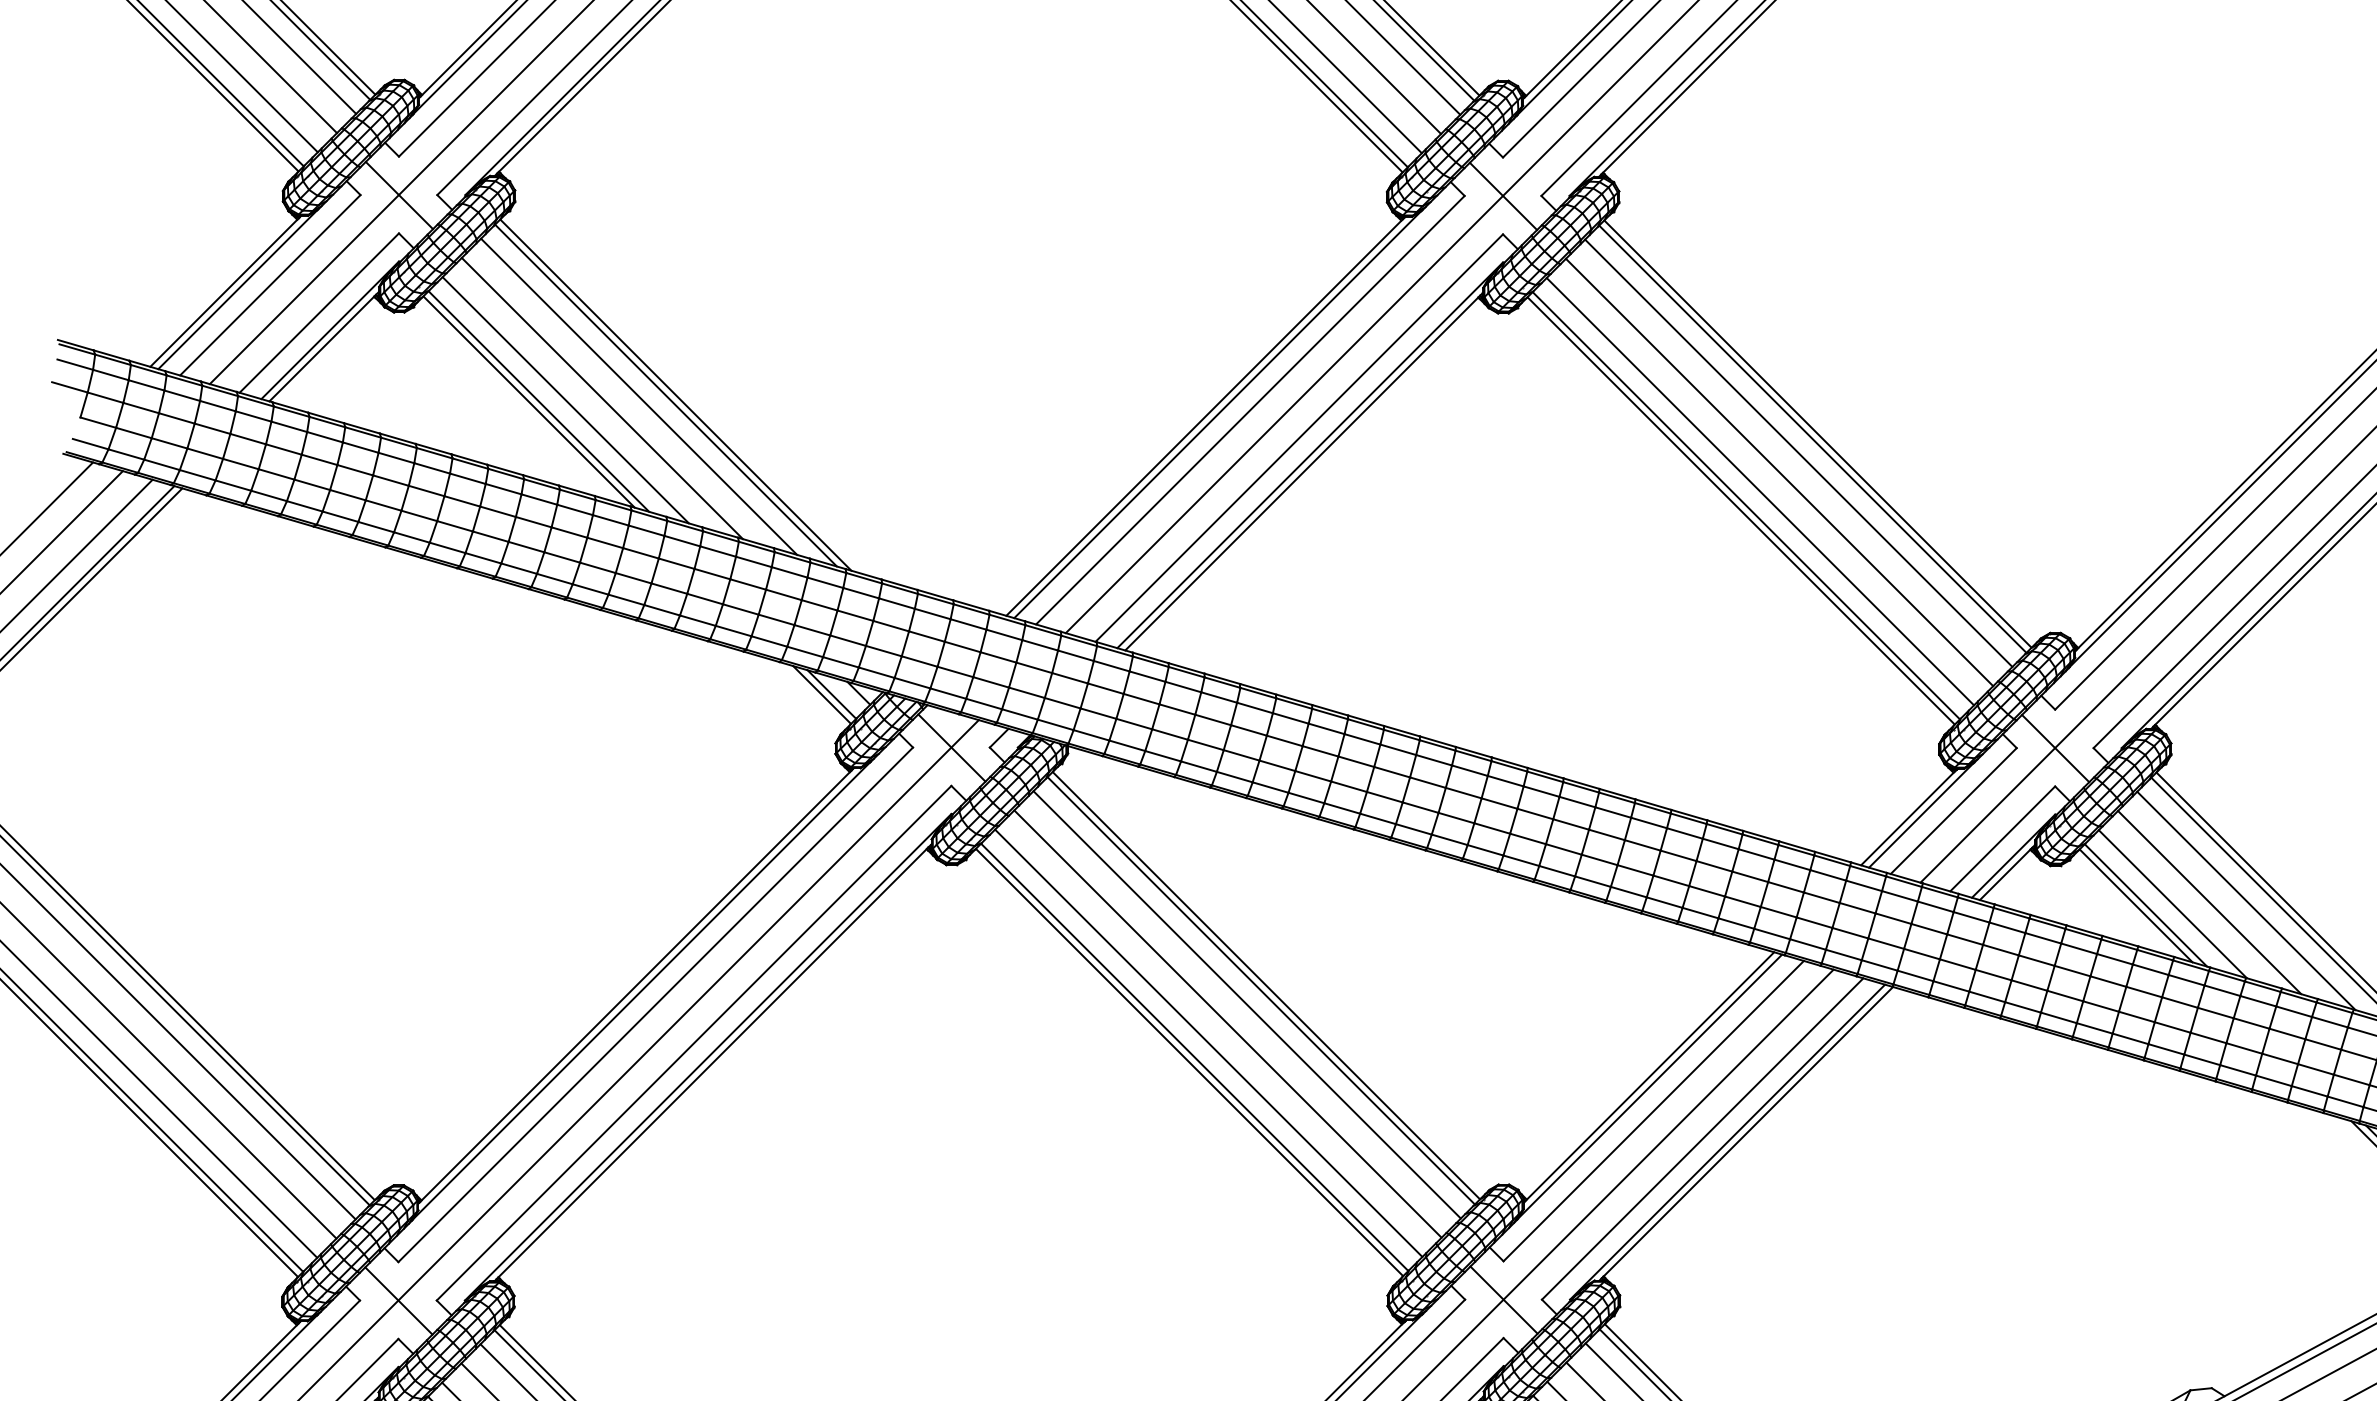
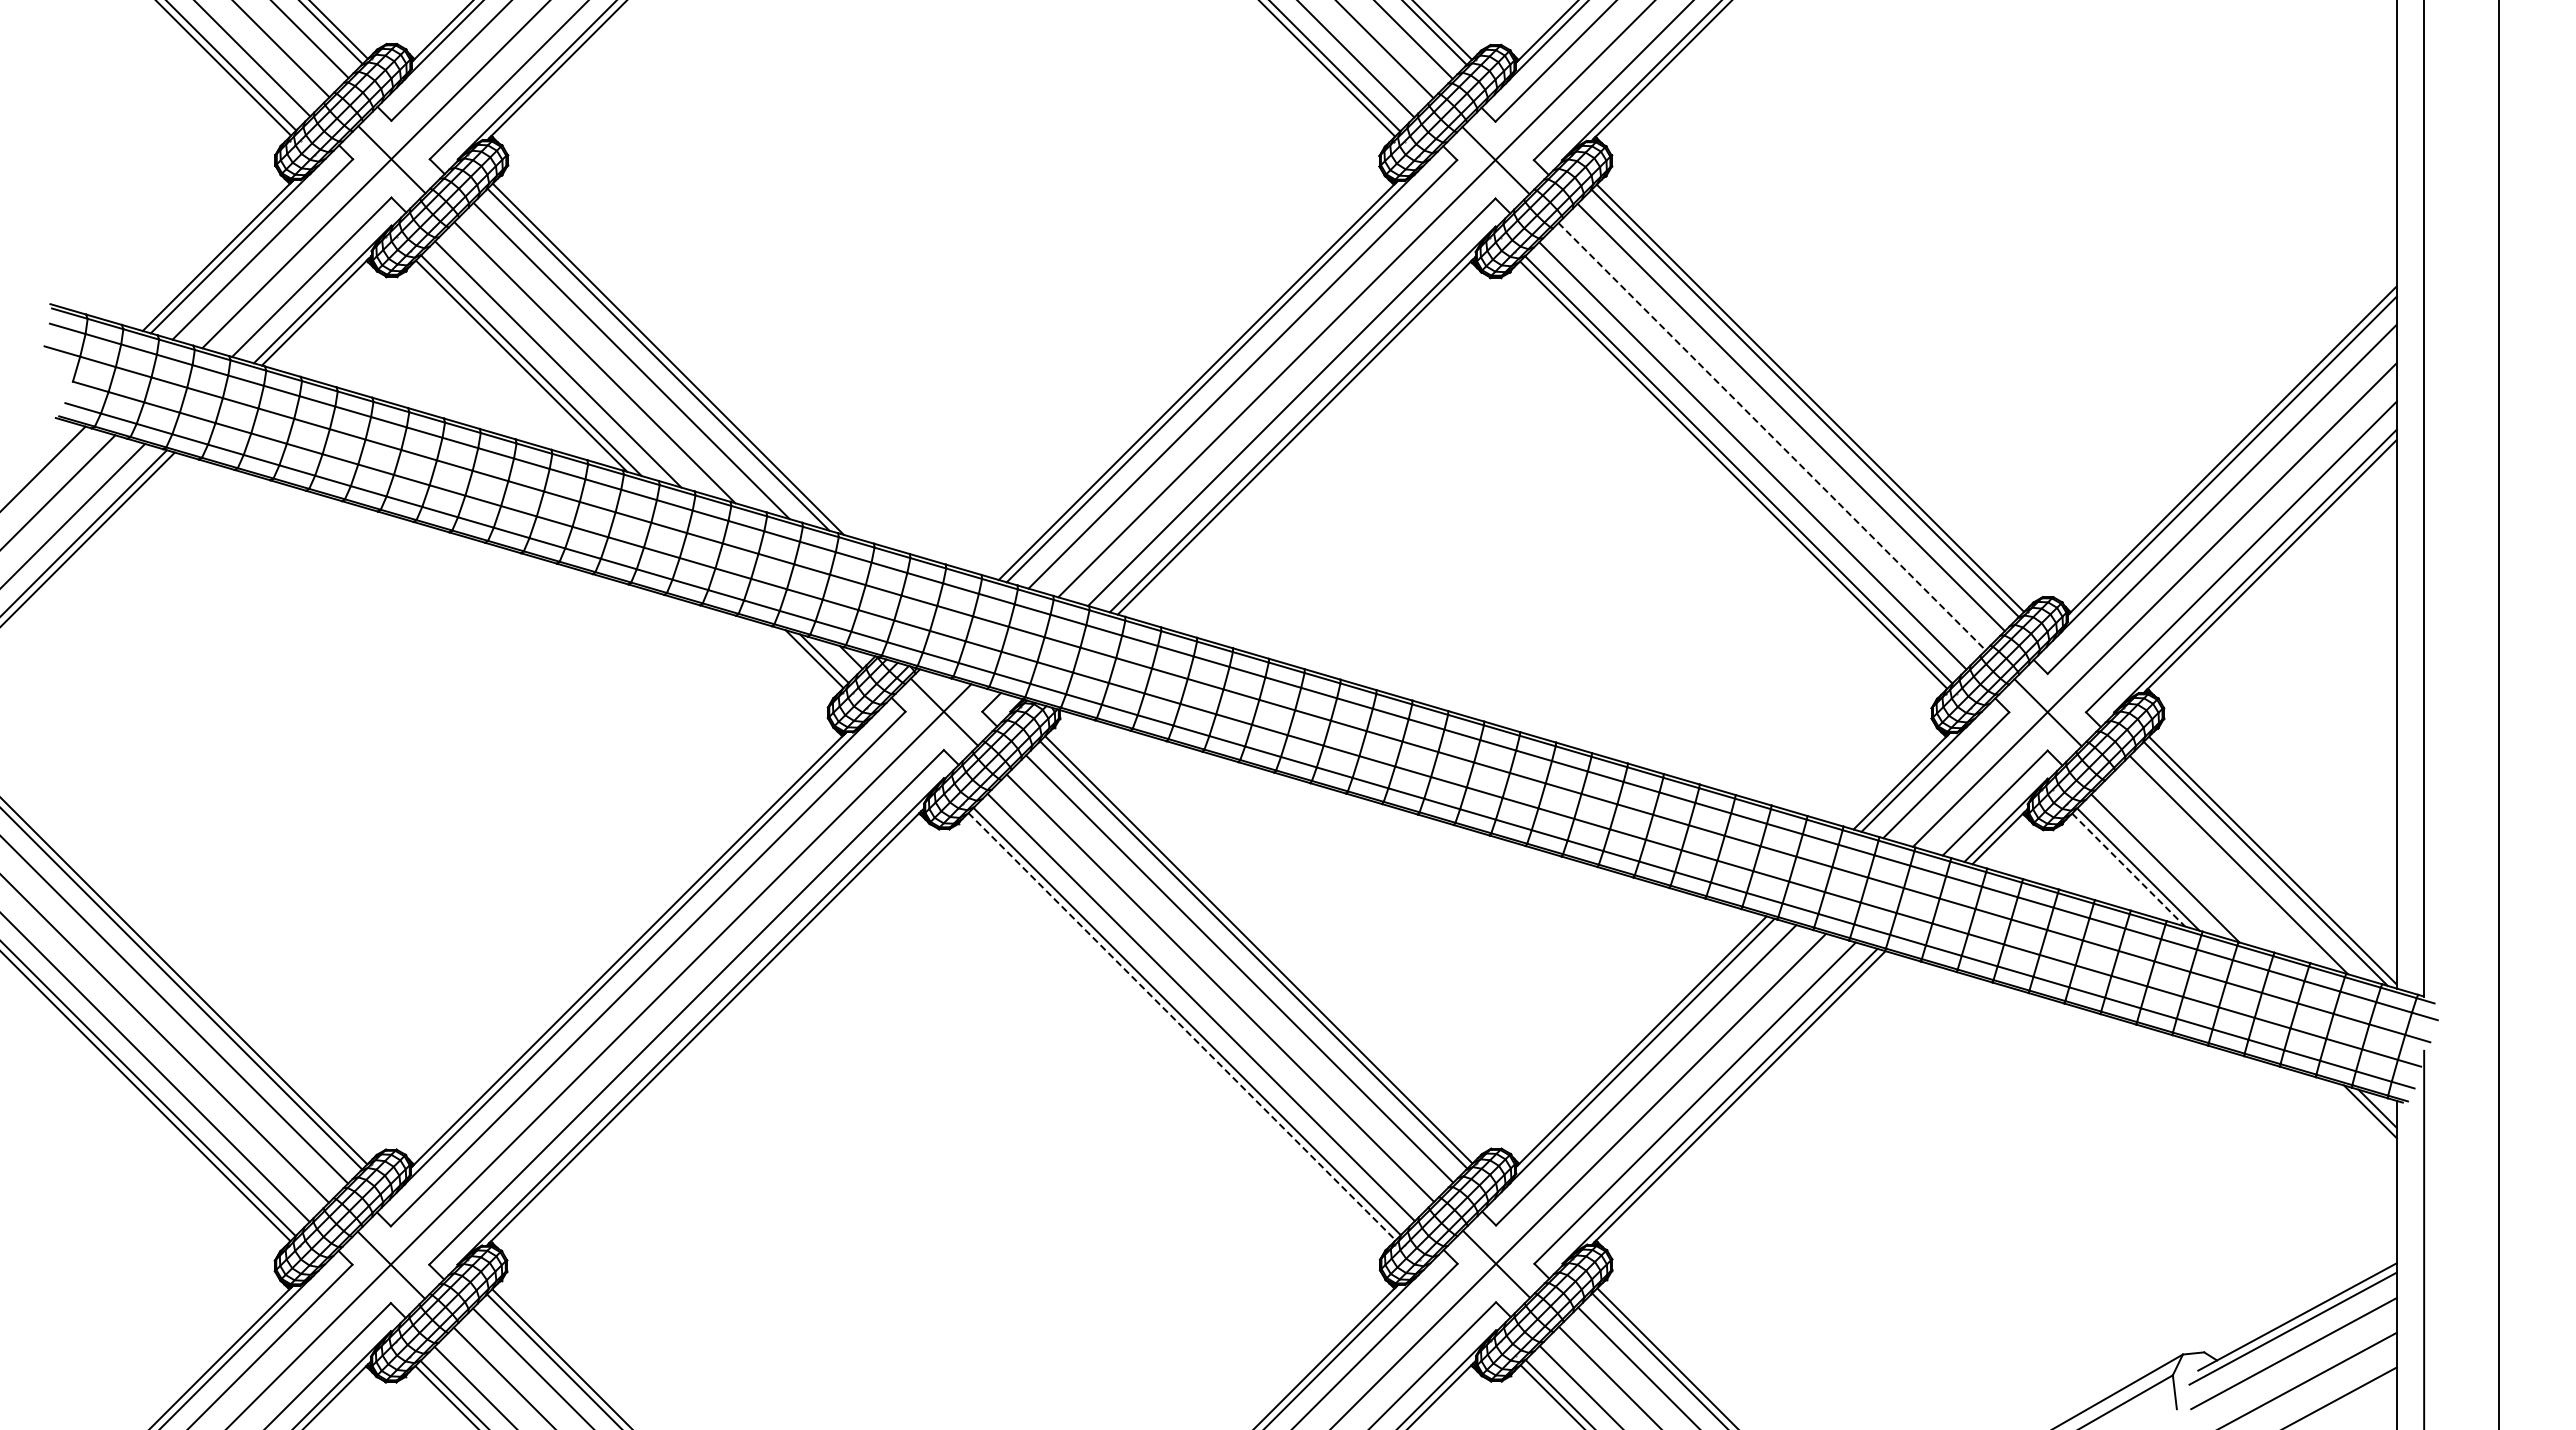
line: (1780, 473) -> (1772, 437), solid -> dashed
line: (2209, 902) -> (2201, 866), removed
line: (2136, 906) -> (2128, 870), solid -> dashed
line: (1190, 1063) -> (1182, 1027), solid -> dashed

